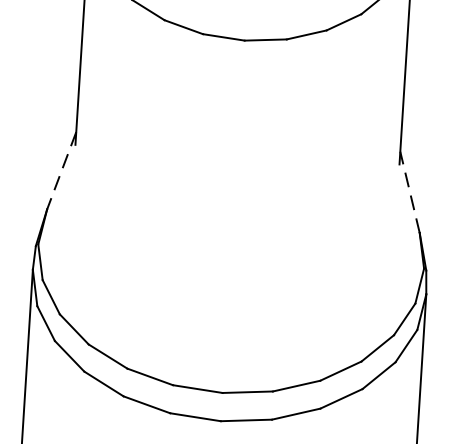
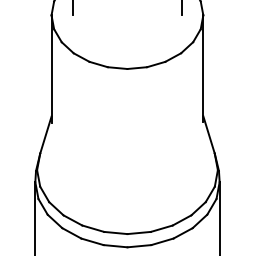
line: (60, 171) -> (45, 135), dashed -> solid
line: (411, 191) -> (209, 134), dashed -> solid

